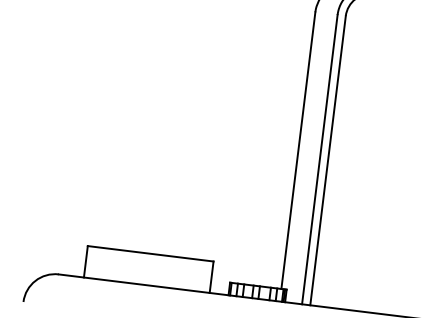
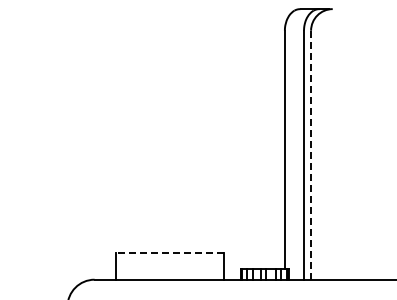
line: (328, 159) -> (311, 154), solid -> dashed
line: (149, 253) -> (169, 252), solid -> dashed

